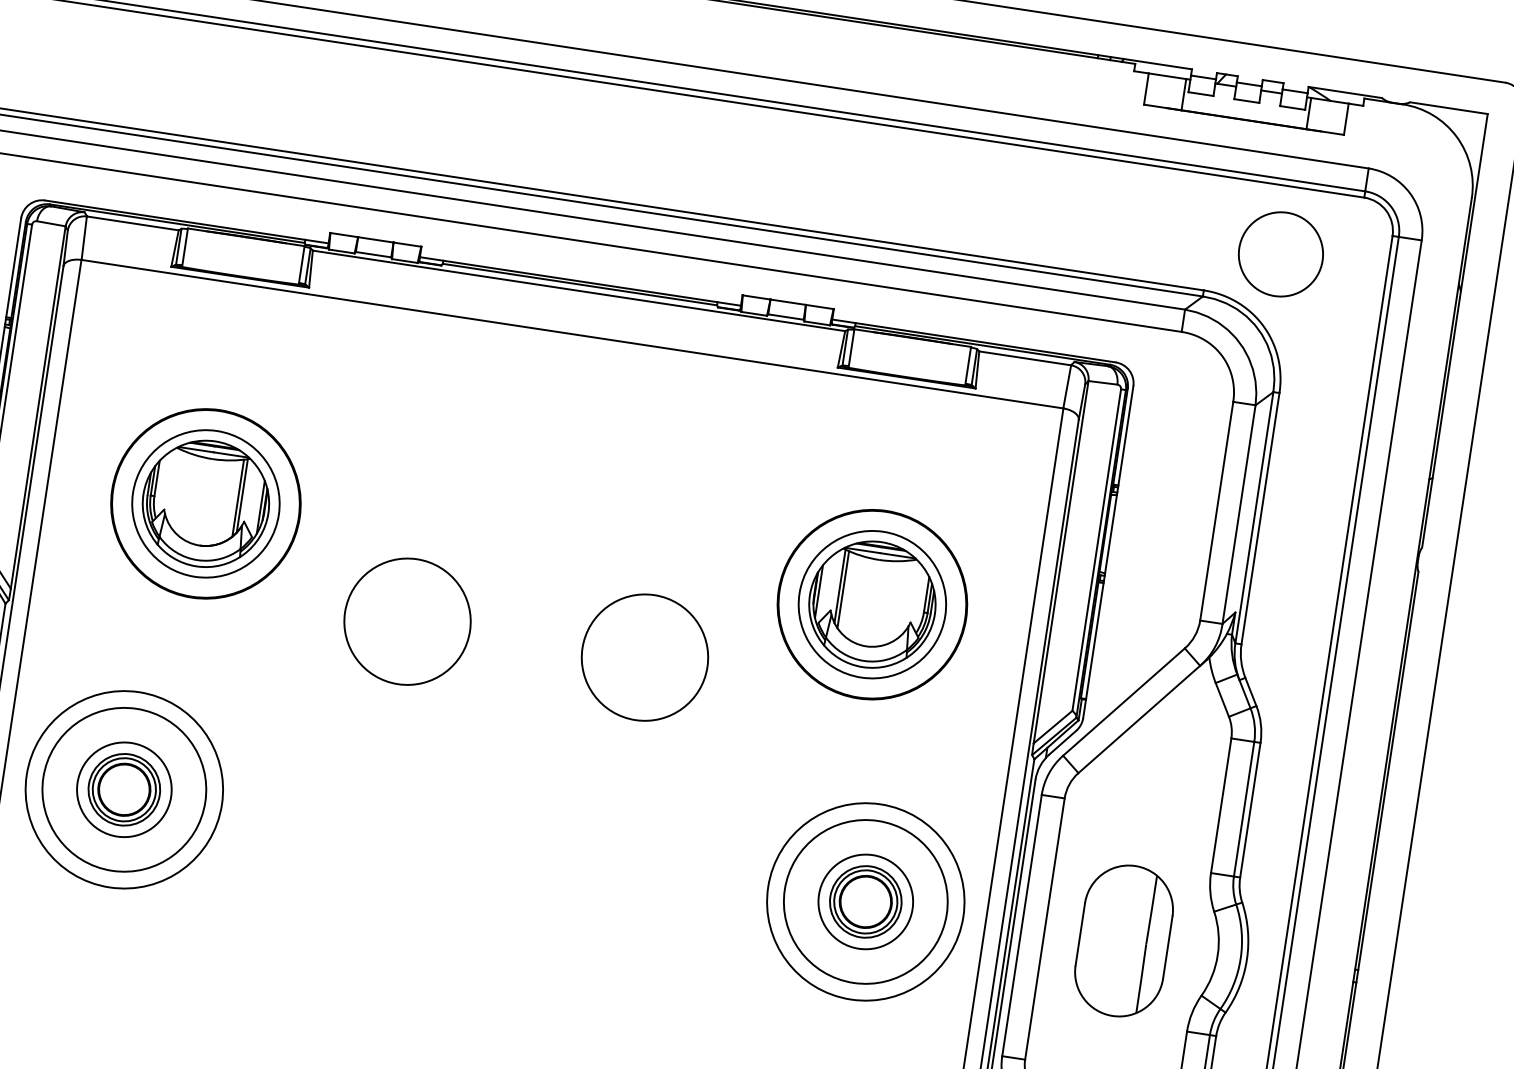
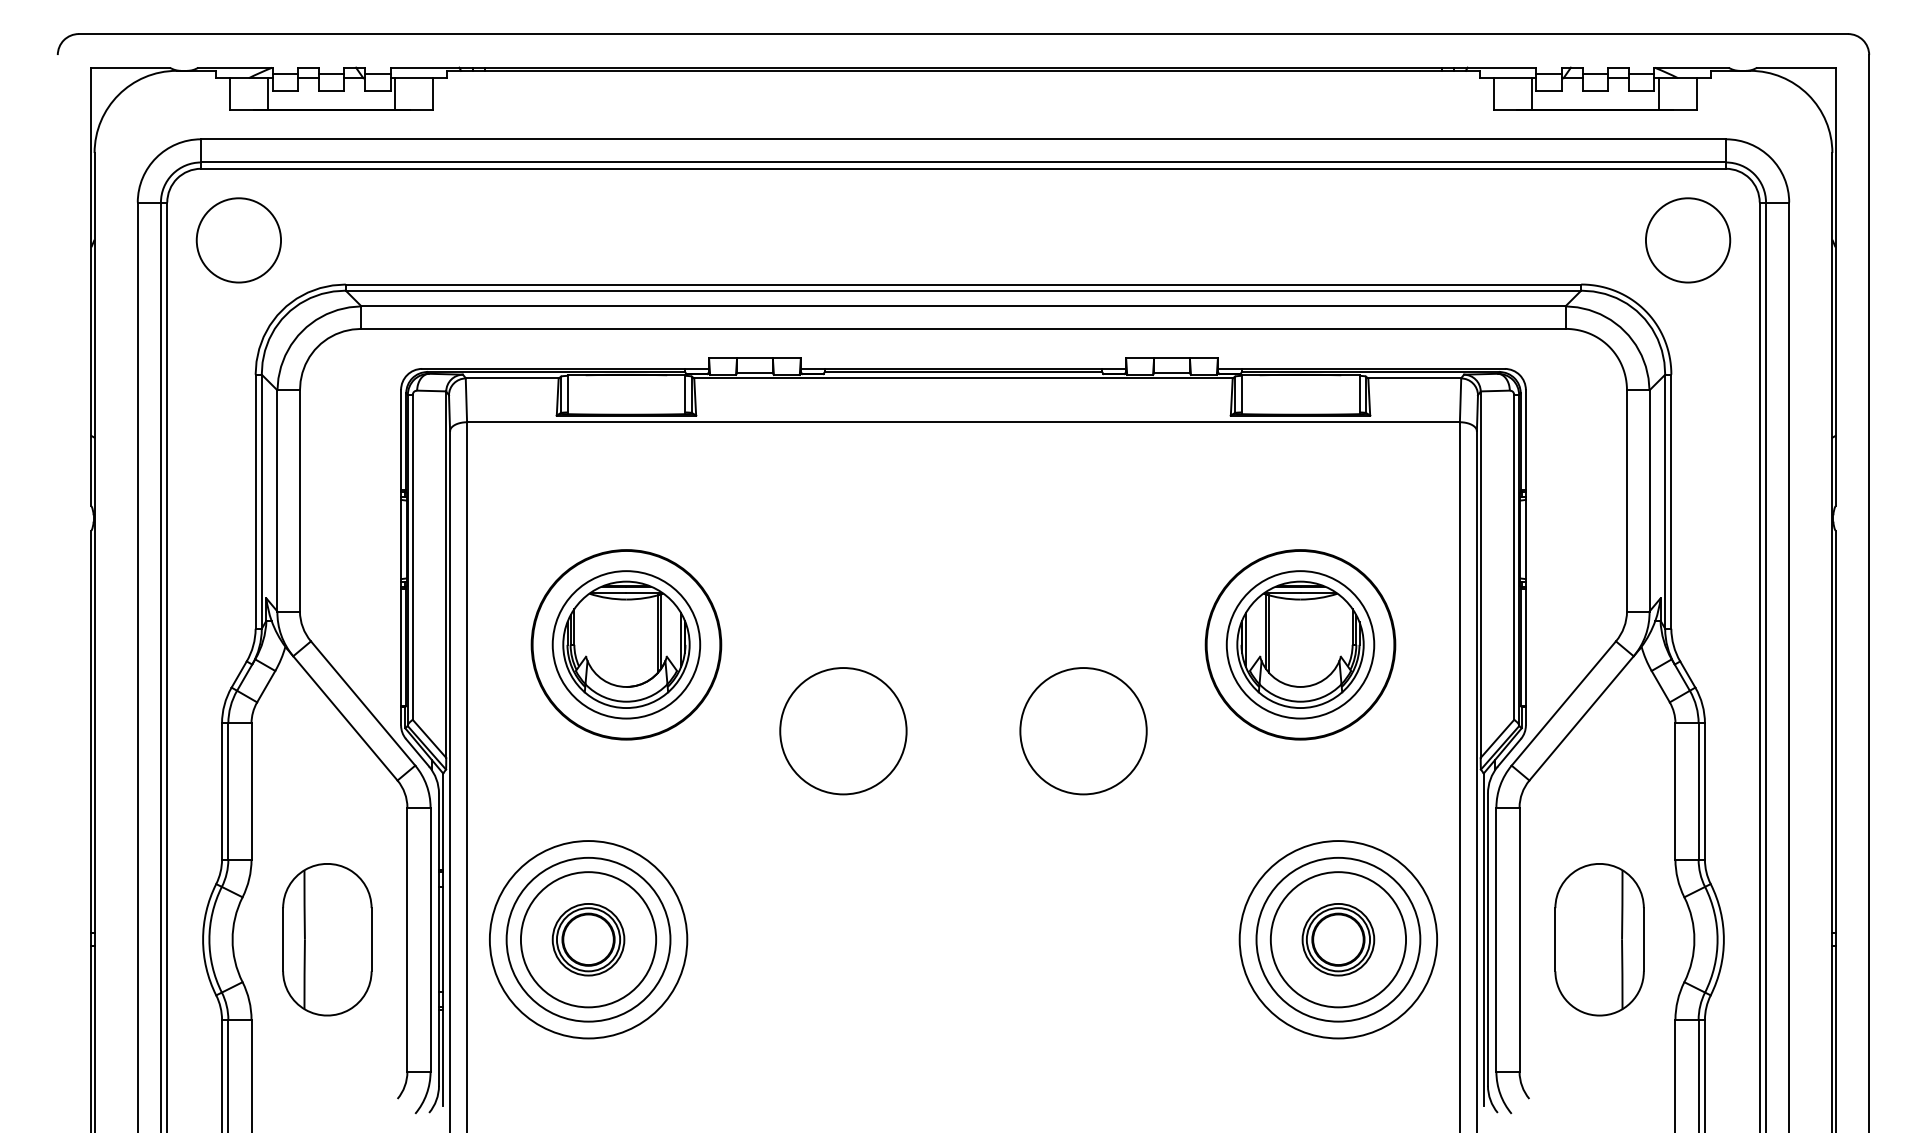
circle: (1281, 254) -> (1688, 240), moved
circle: (124, 789) -> (588, 939), size x1.43
circle: (865, 901) -> (1338, 939), size x1.43

